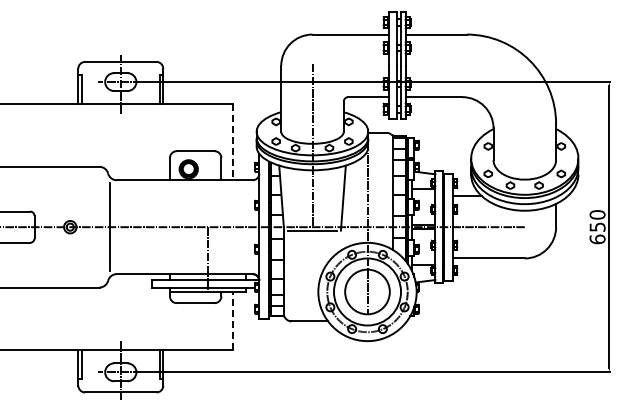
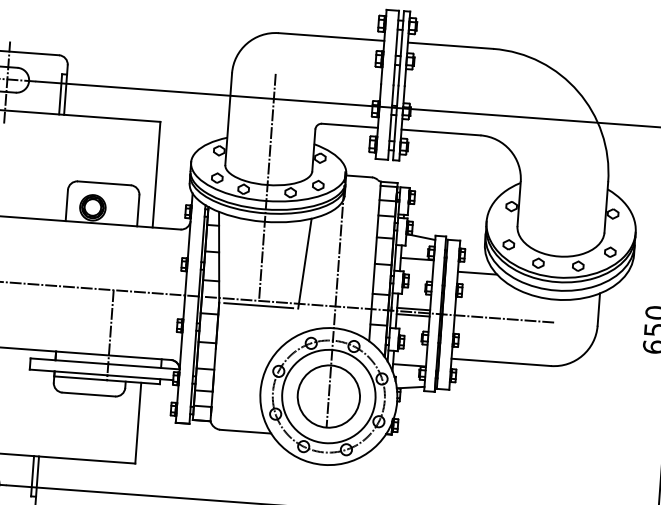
line: (232, 142) -> (156, 174), dashed -> solid
line: (232, 320) -> (138, 422), dashed -> solid

